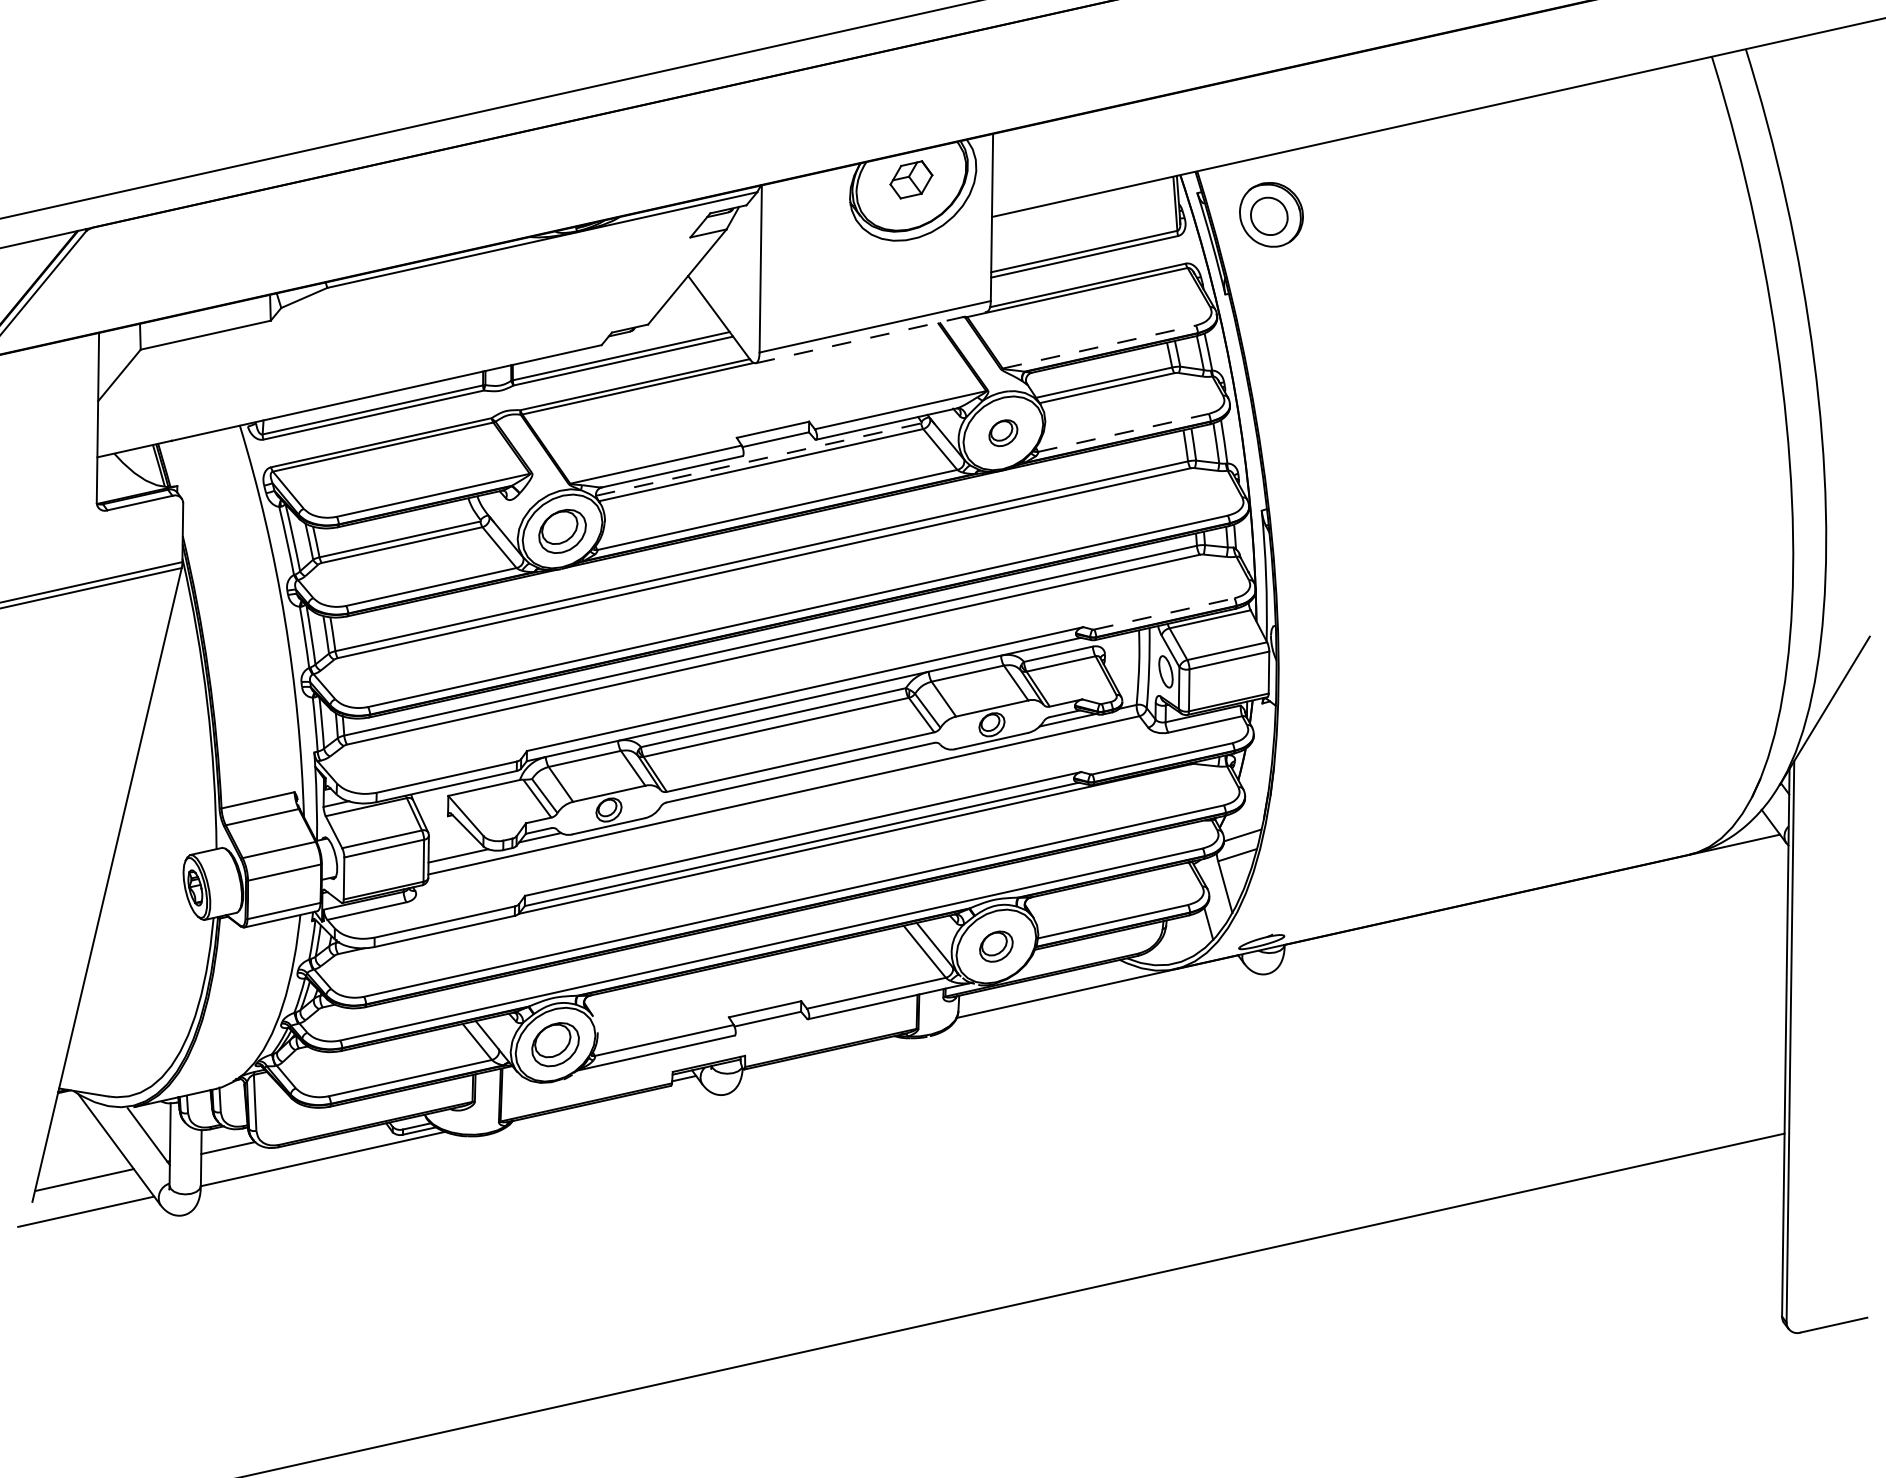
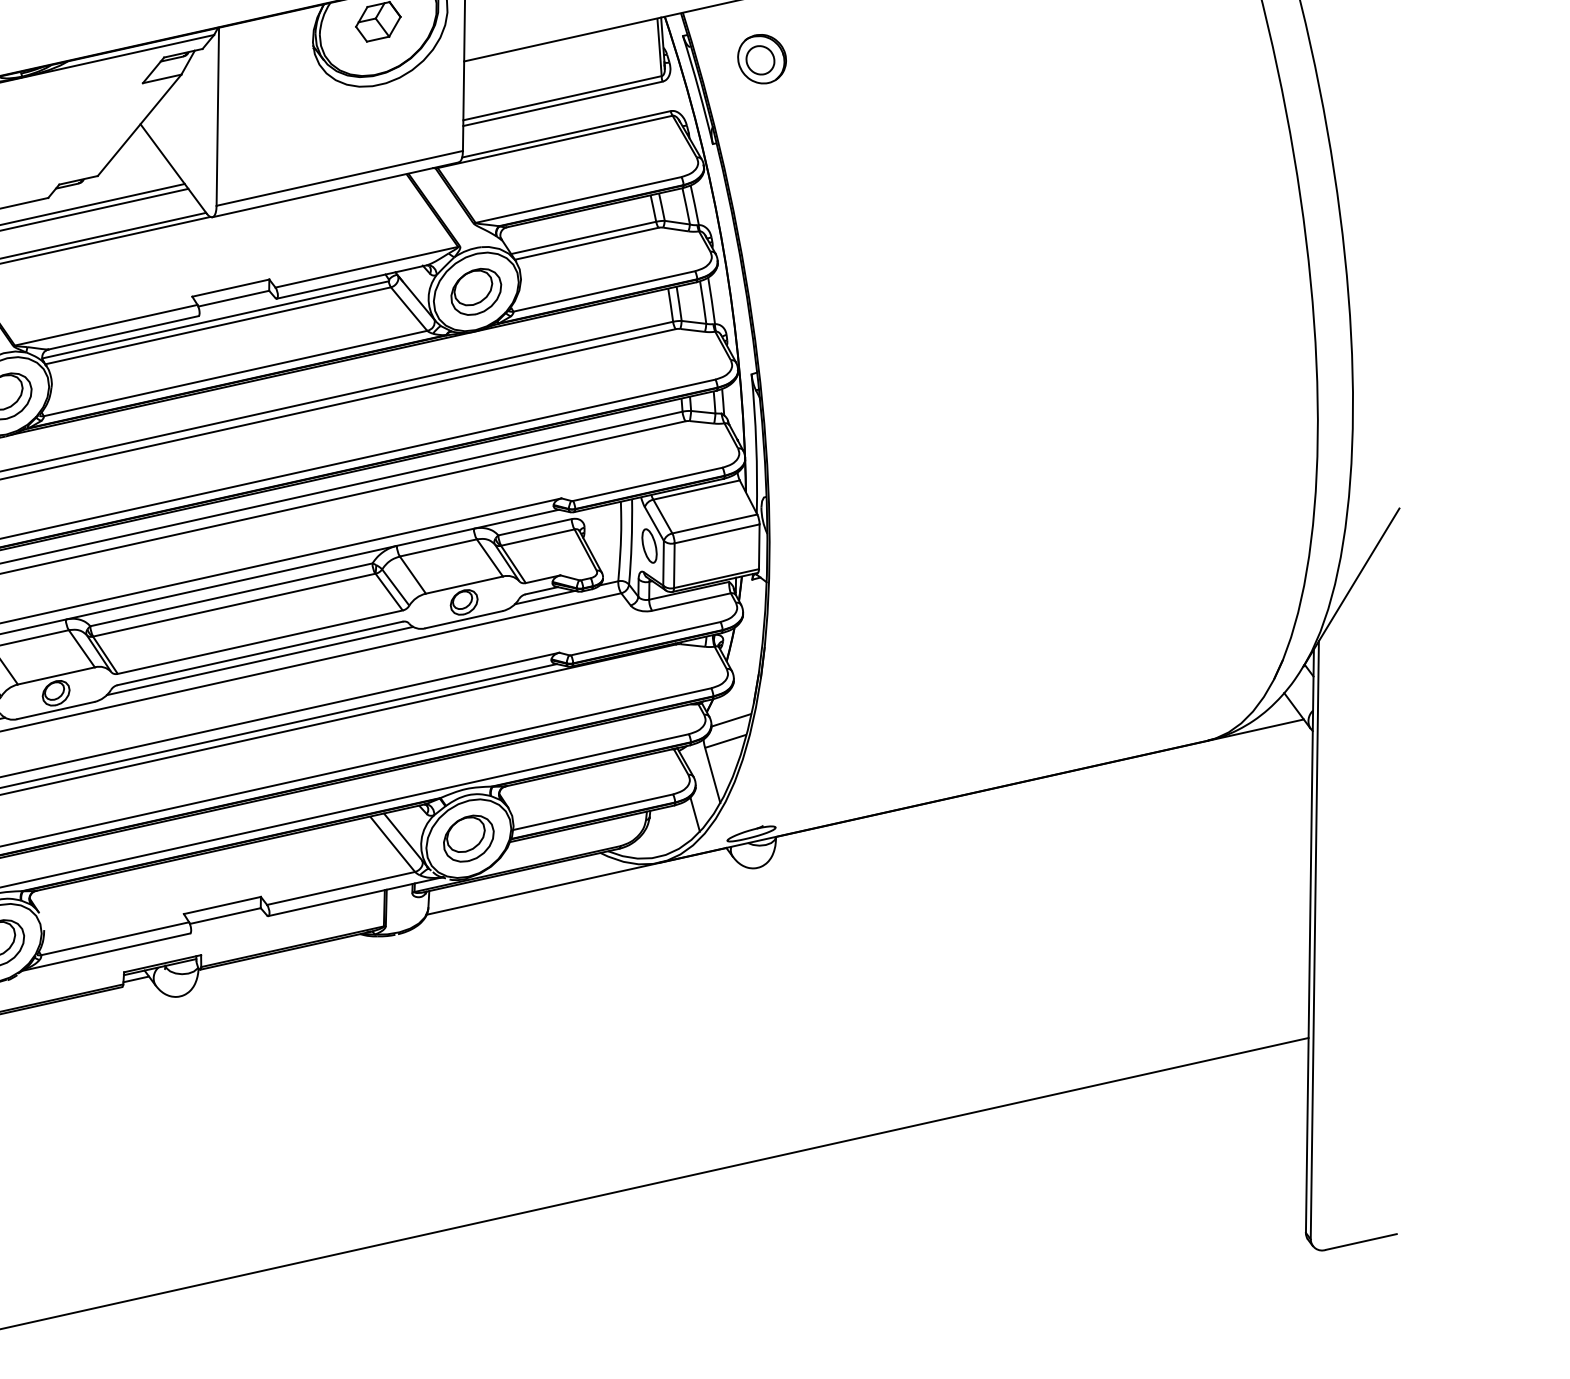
part: (1271, 214) -> (761, 58), size x0.71
line: (871, 337) -> (335, 189), dashed -> solid
line: (1099, 347) -> (578, 200), dashed -> solid
part: (1003, 432) -> (476, 291), size x1.67
line: (1123, 432) -> (604, 291), dashed -> solid
line: (758, 459) -> (215, 319), dashed -> solid
line: (1164, 613) -> (647, 483), dashed -> solid
line: (800, 779) -> (260, 660), added
part: (996, 946) -> (468, 838), size x1.43

